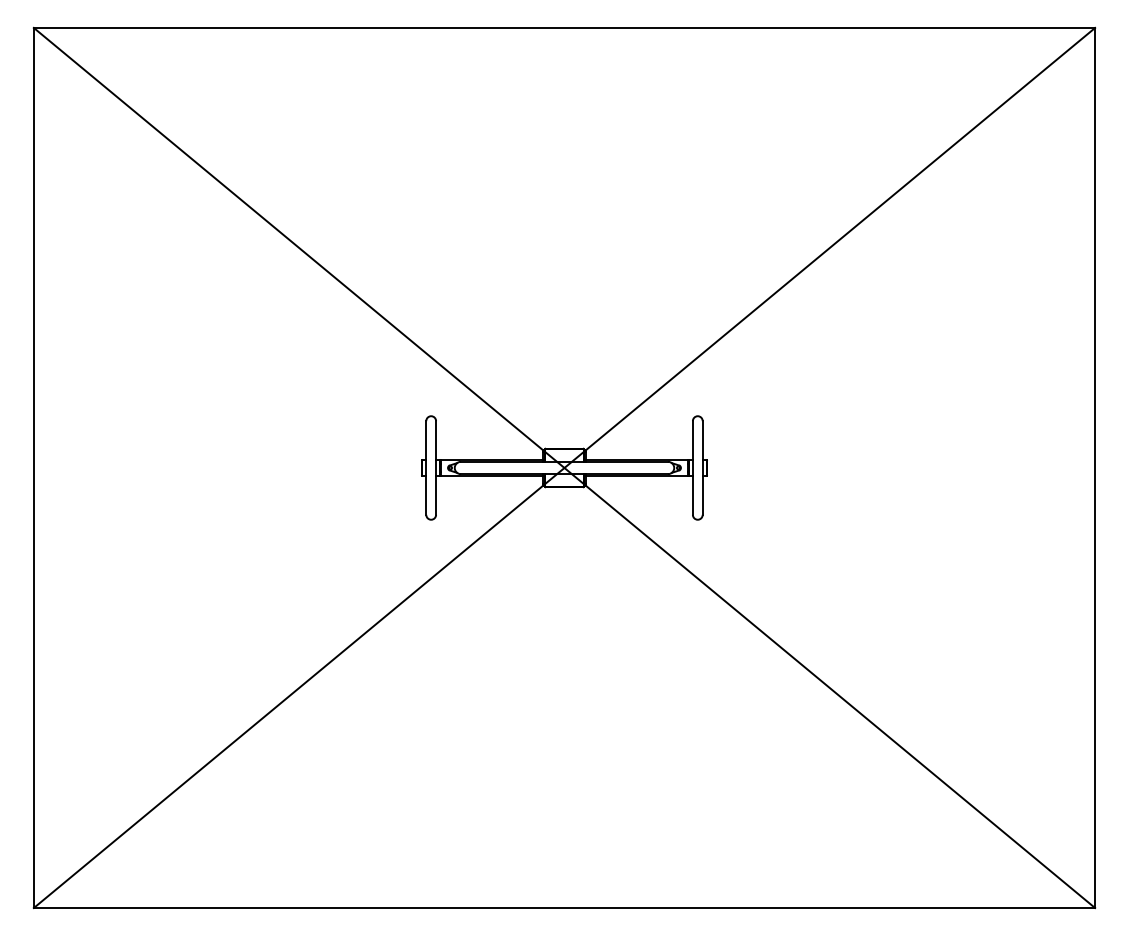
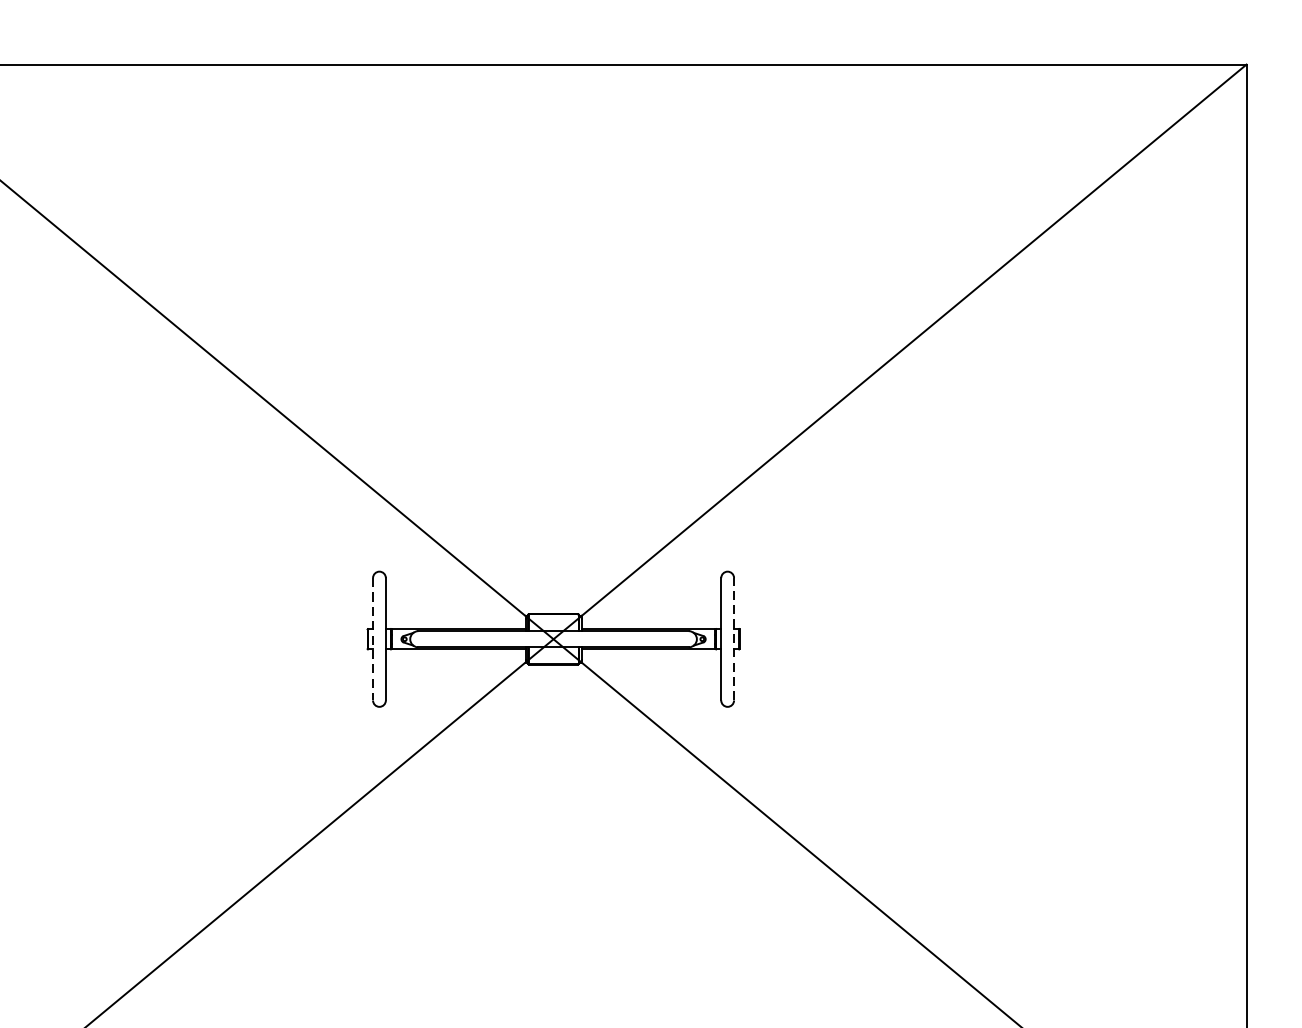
line: (426, 468) -> (373, 639), solid -> dashed
line: (702, 468) -> (733, 639), solid -> dashed

